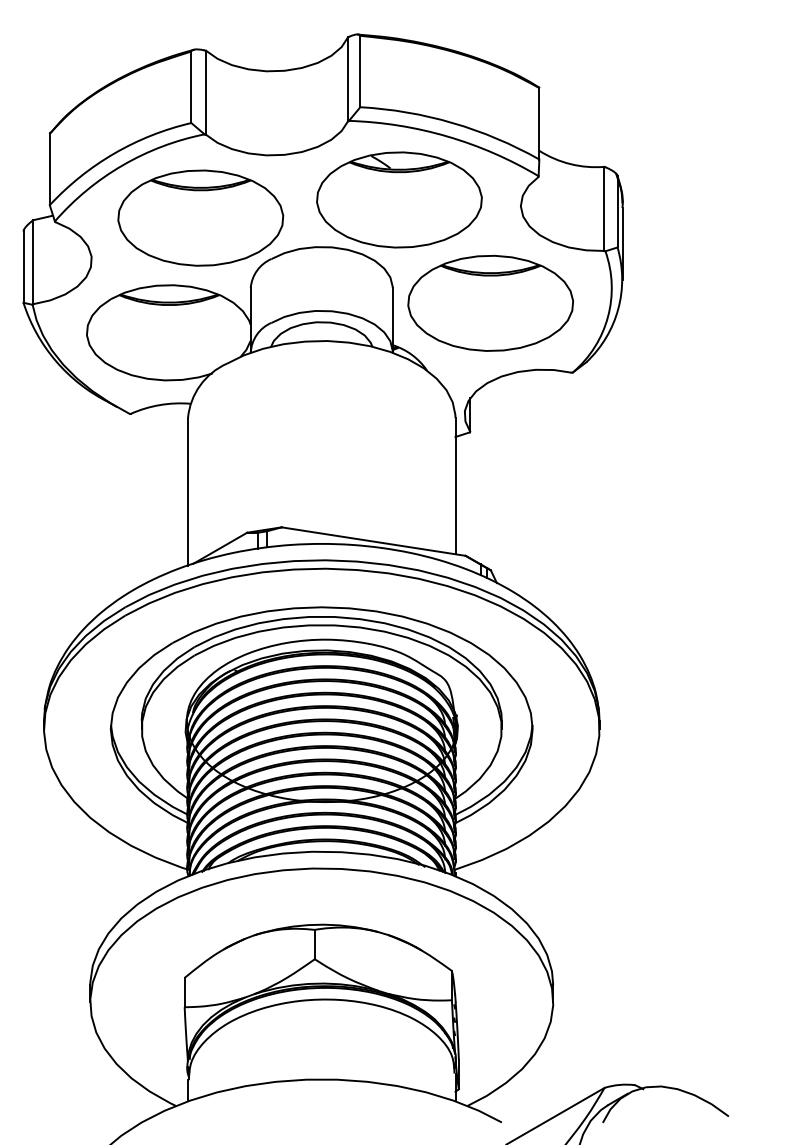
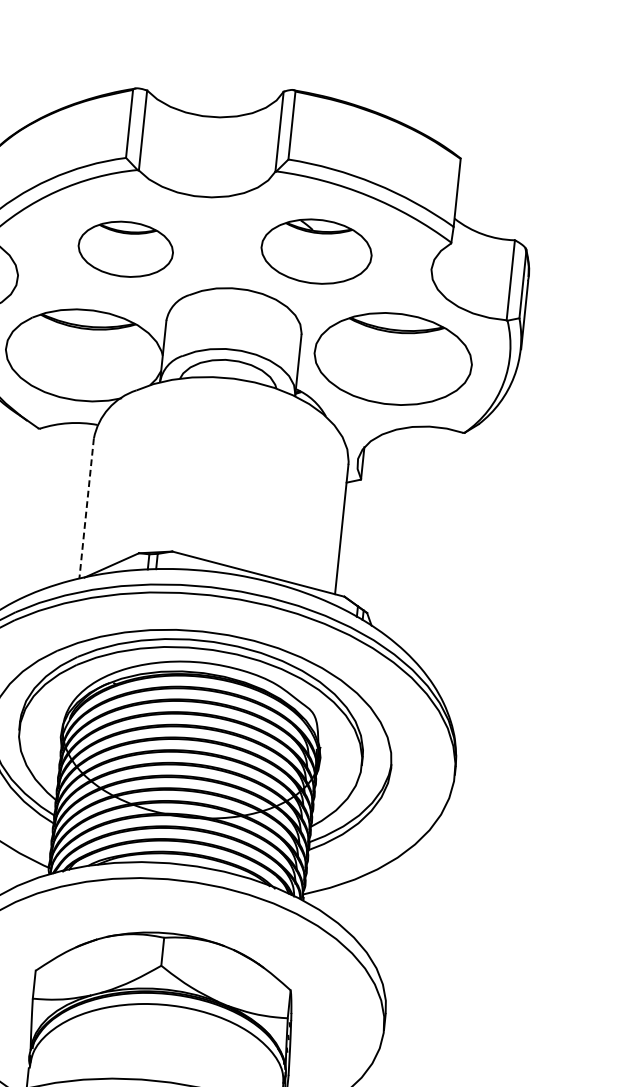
part: (399, 199) -> (316, 251), size x0.7
part: (200, 217) -> (125, 248), size x0.6
line: (187, 491) -> (86, 508), solid -> dashed

